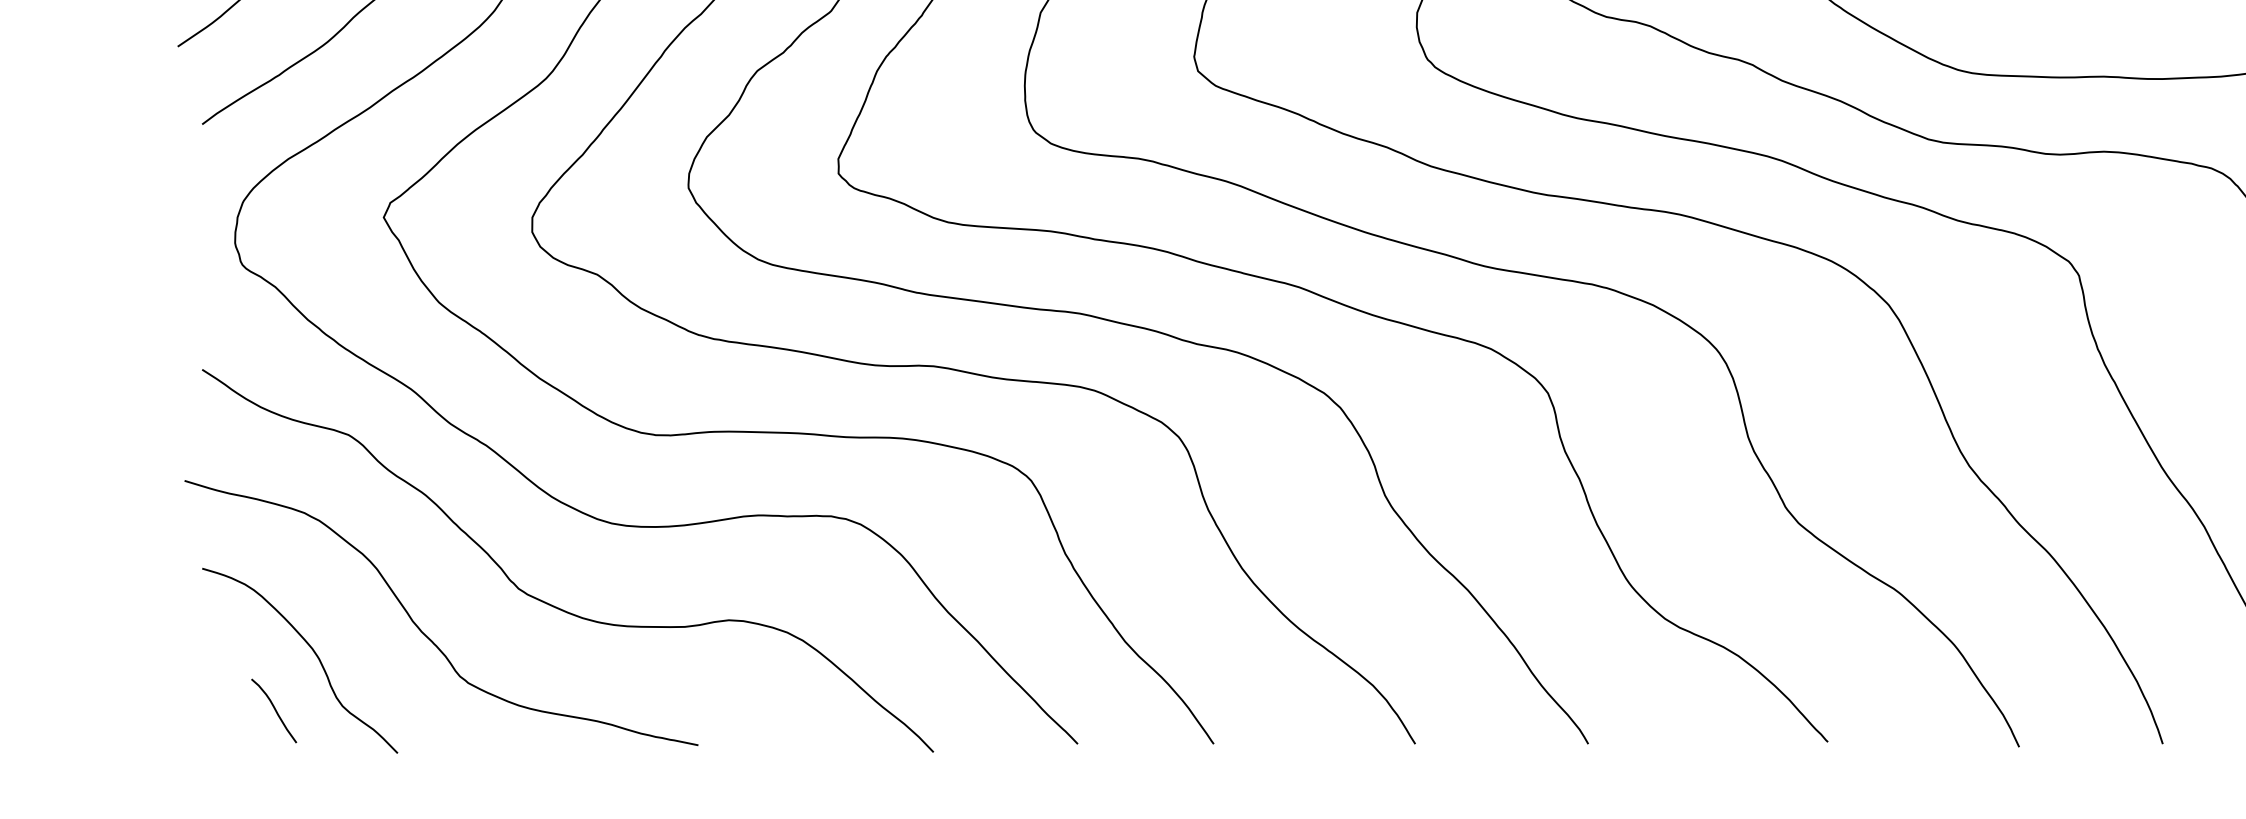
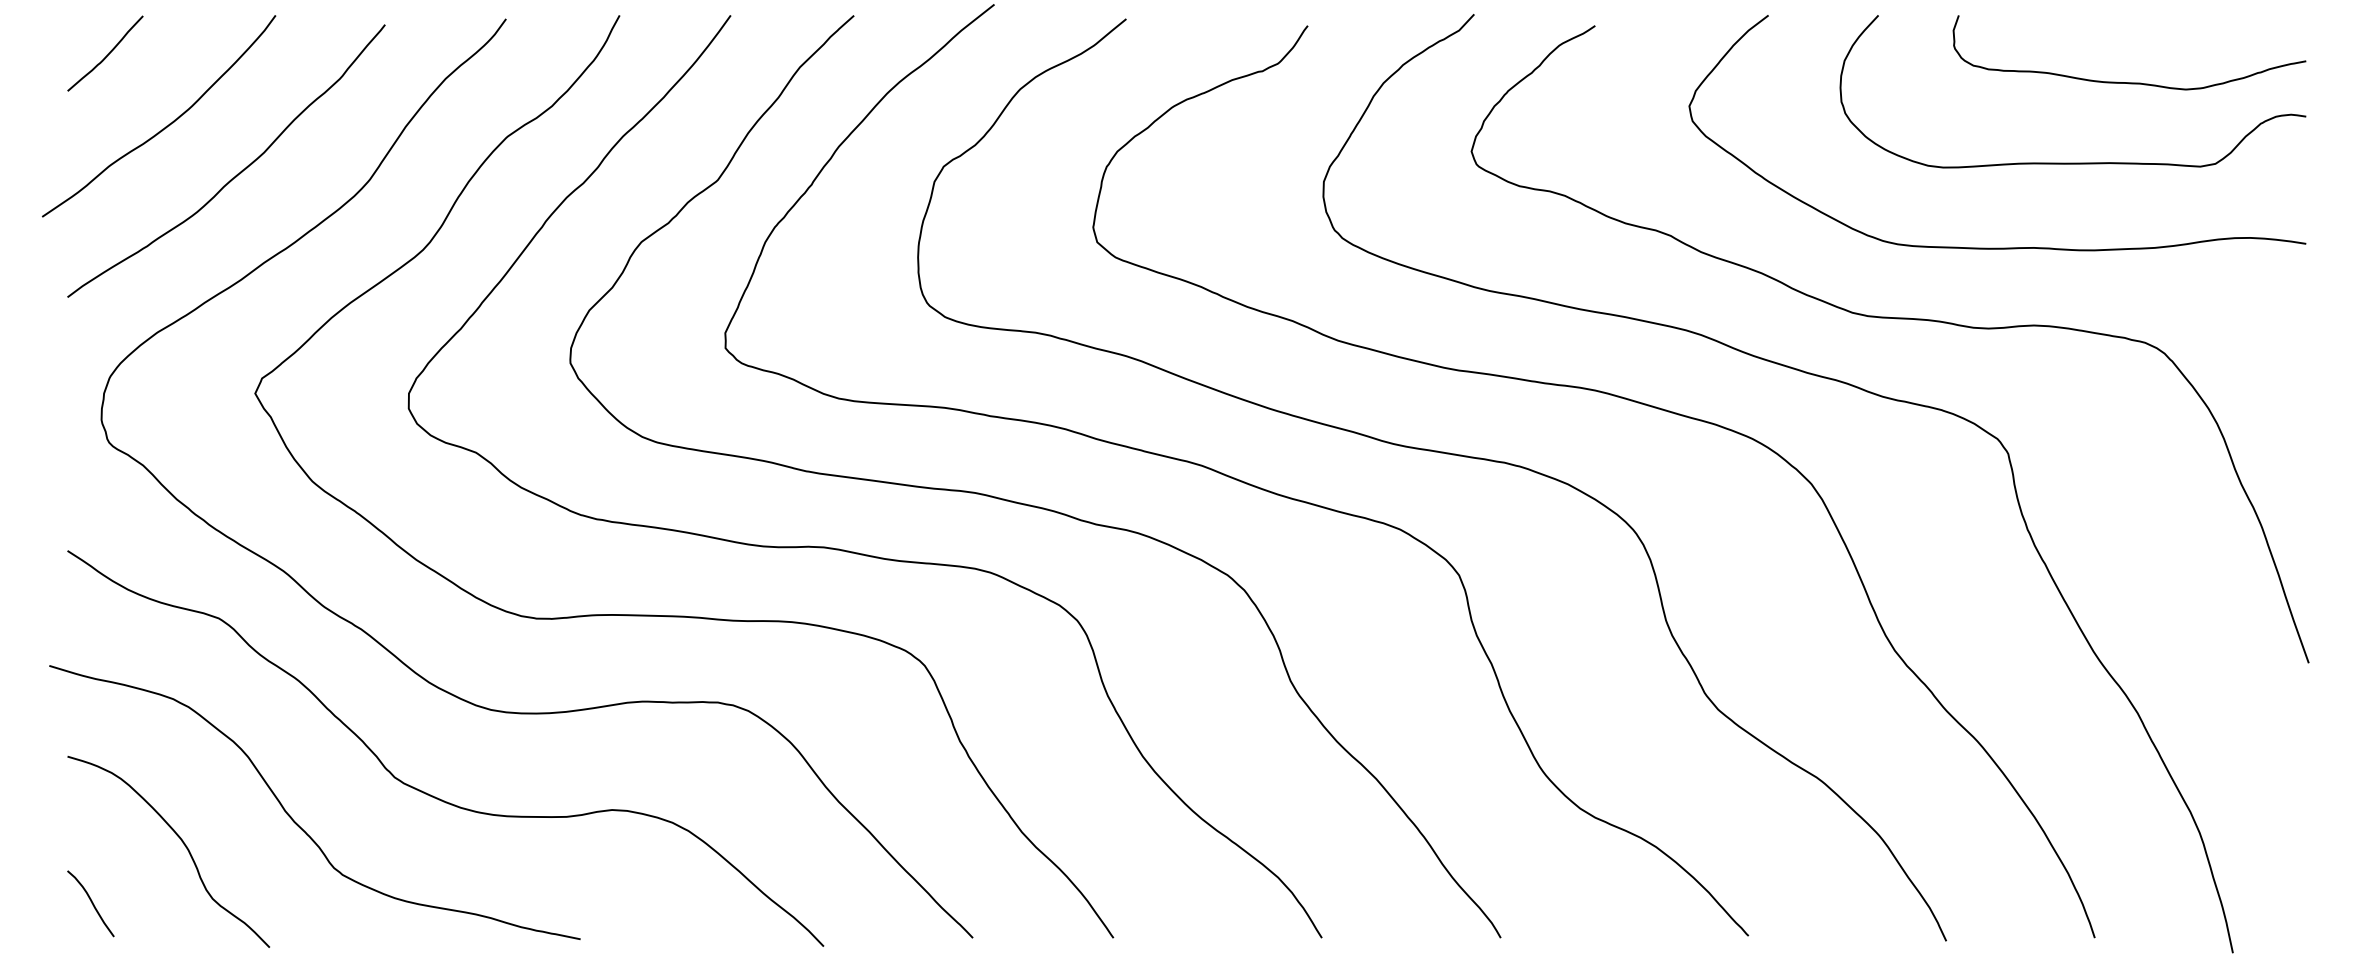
curve: (274, 710) -> (91, 903), moved

